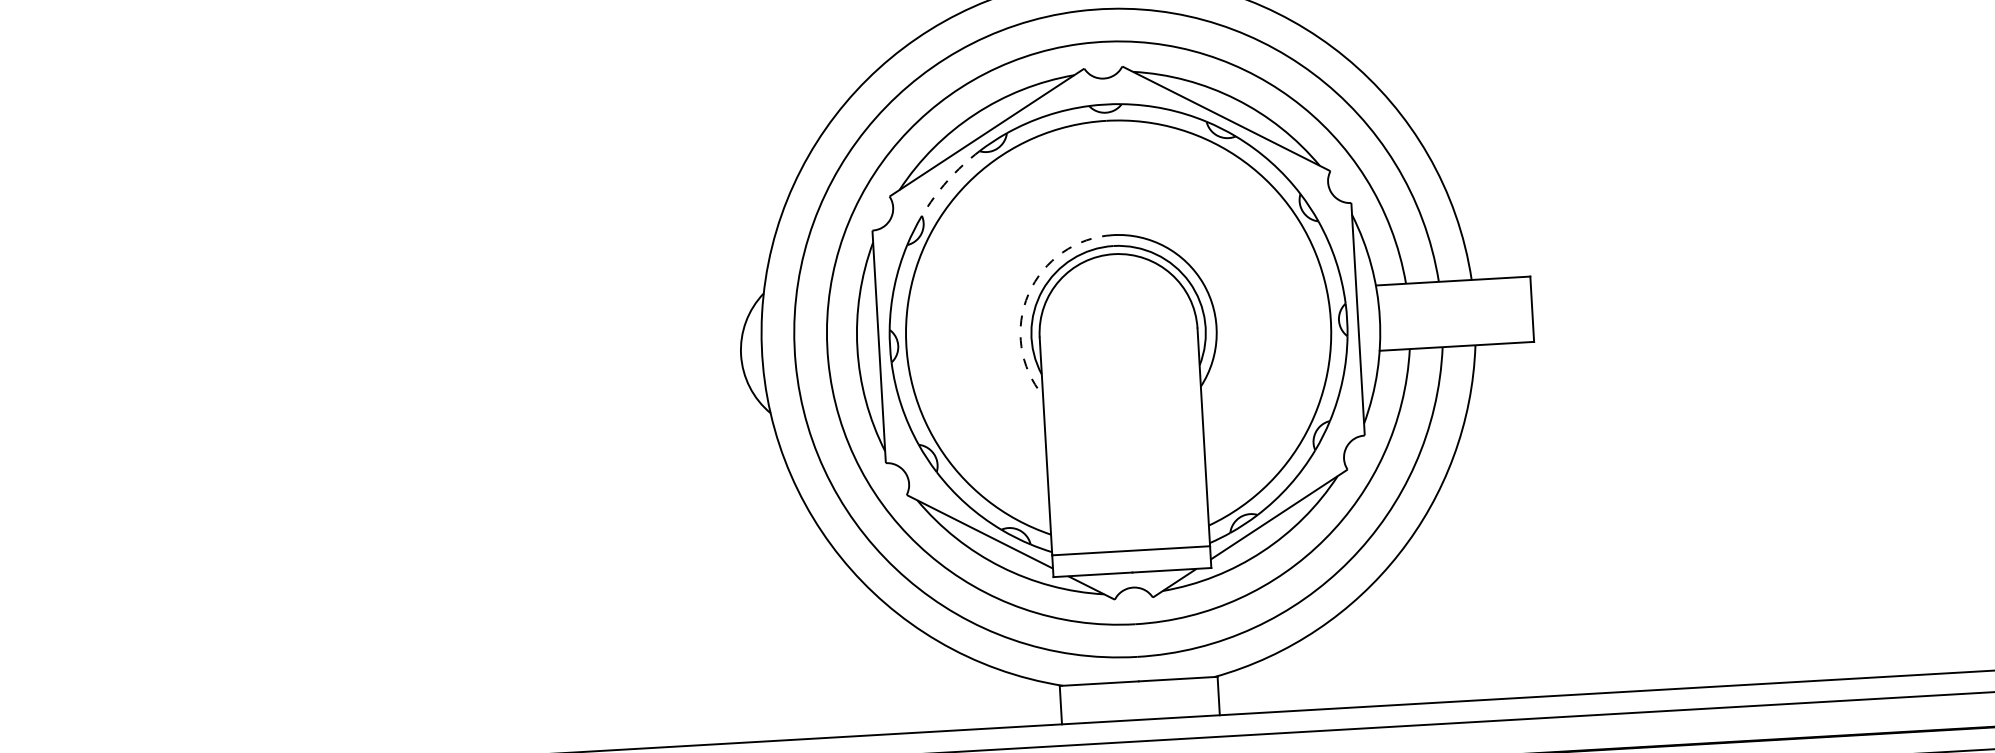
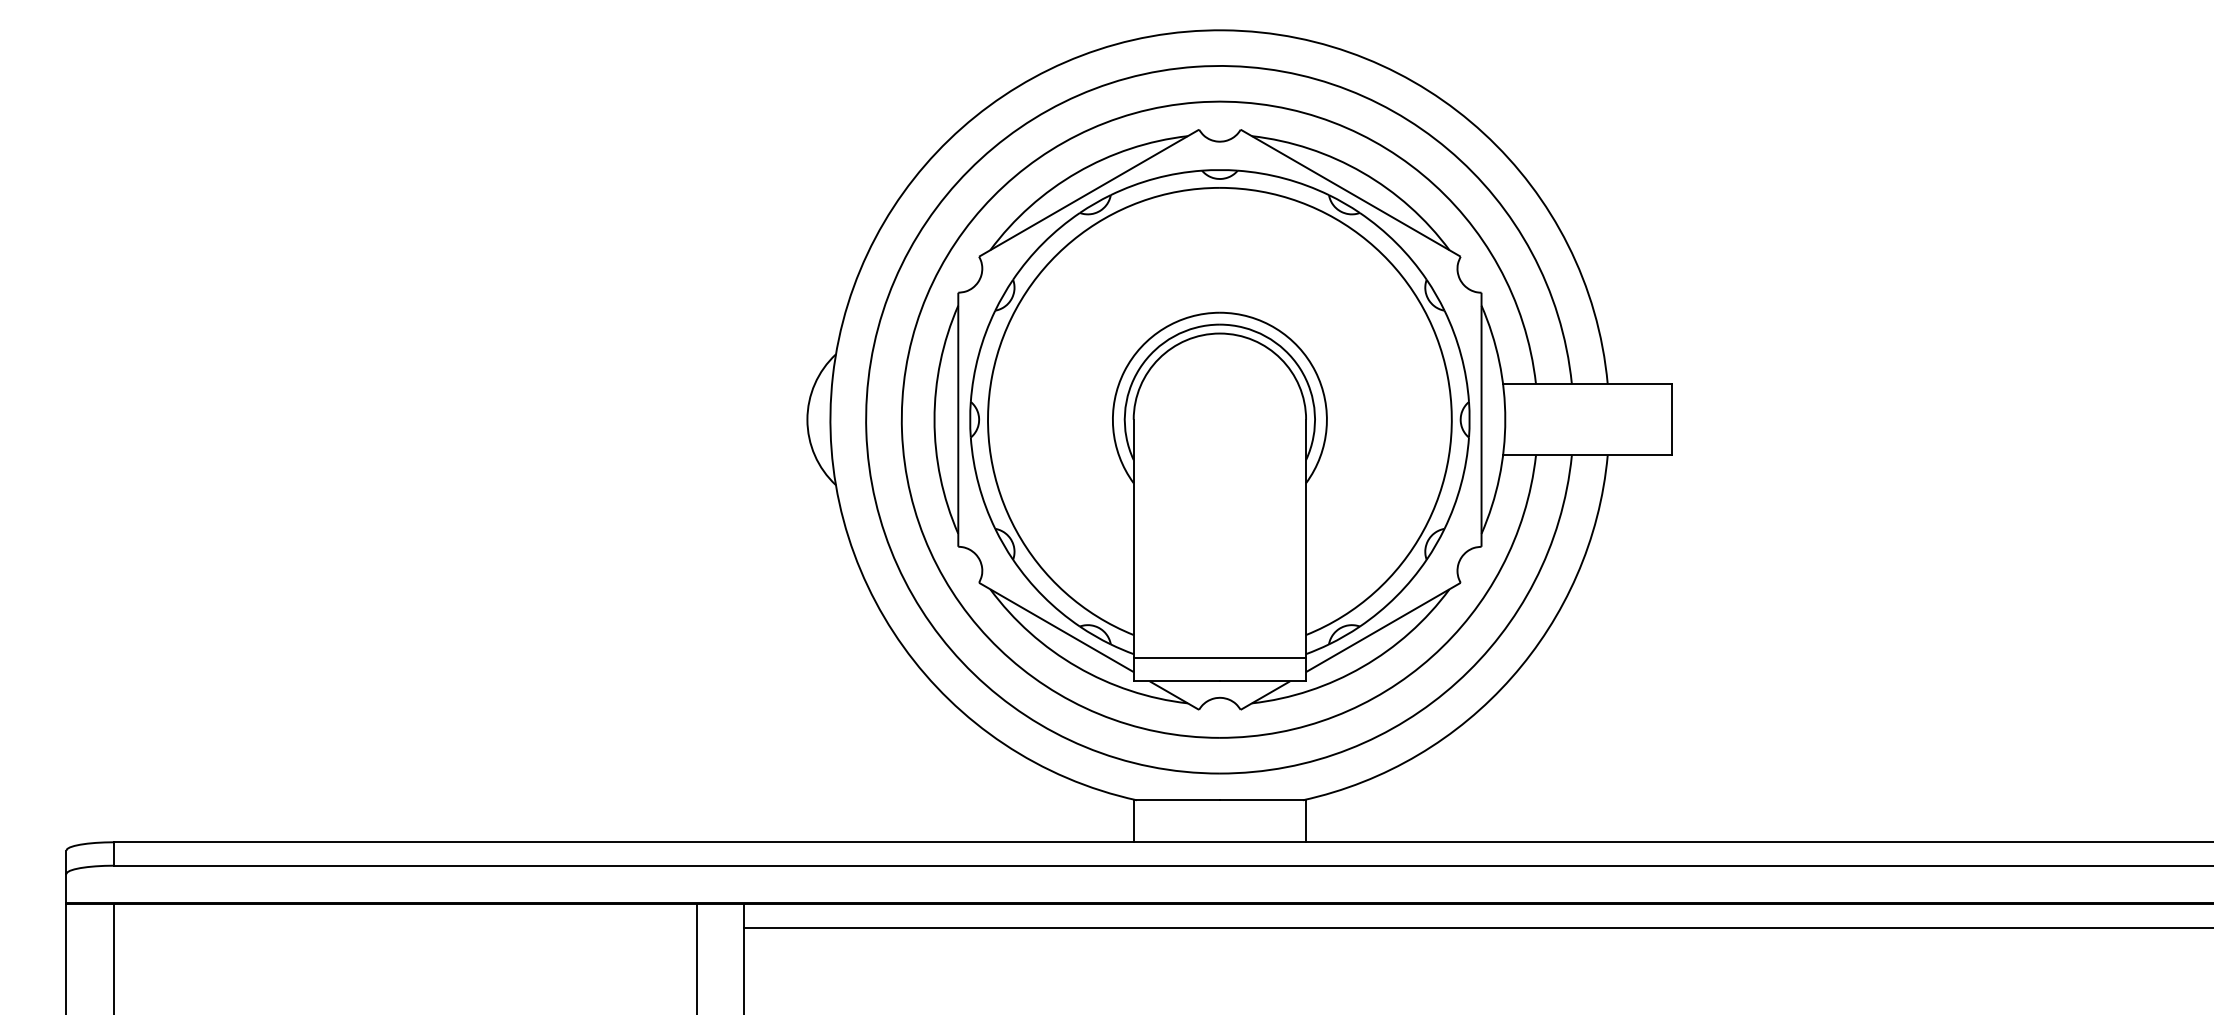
arc: (947, 181) -> (1043, 243), dashed -> solid
arc: (1028, 293) -> (1124, 371), dashed -> solid

